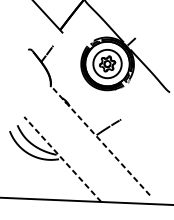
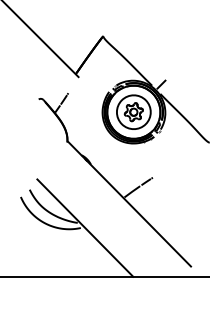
line: (99, 140) -> (128, 203), dashed -> solid
line: (62, 158) -> (84, 227), dashed -> solid

